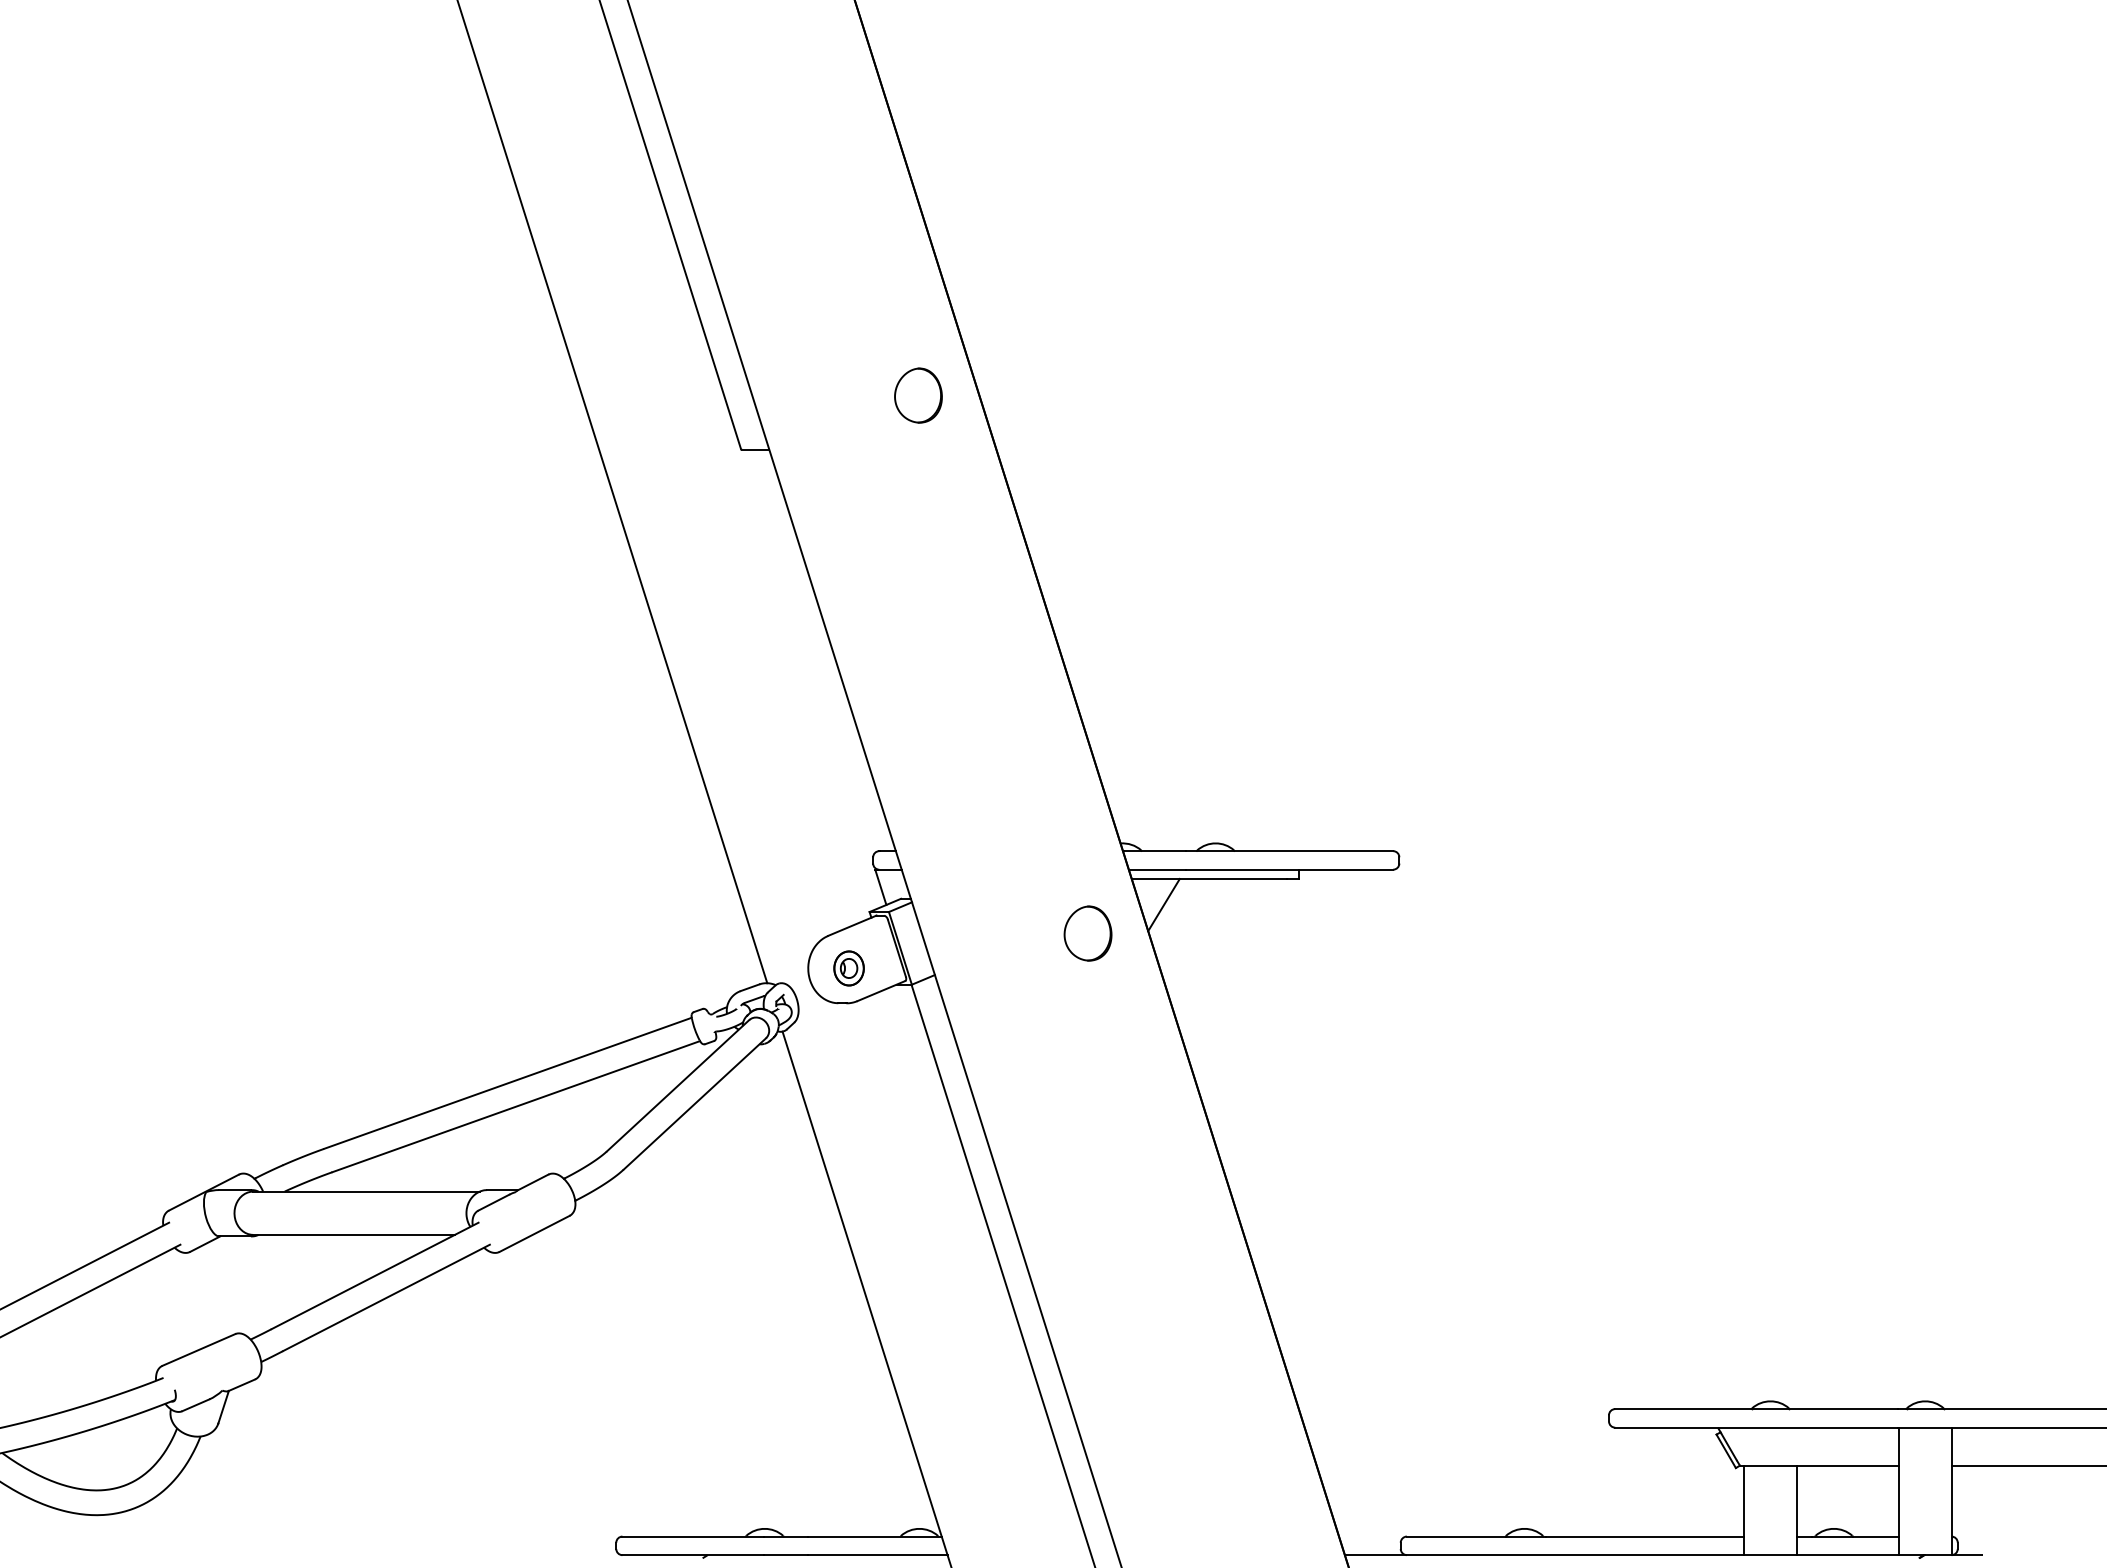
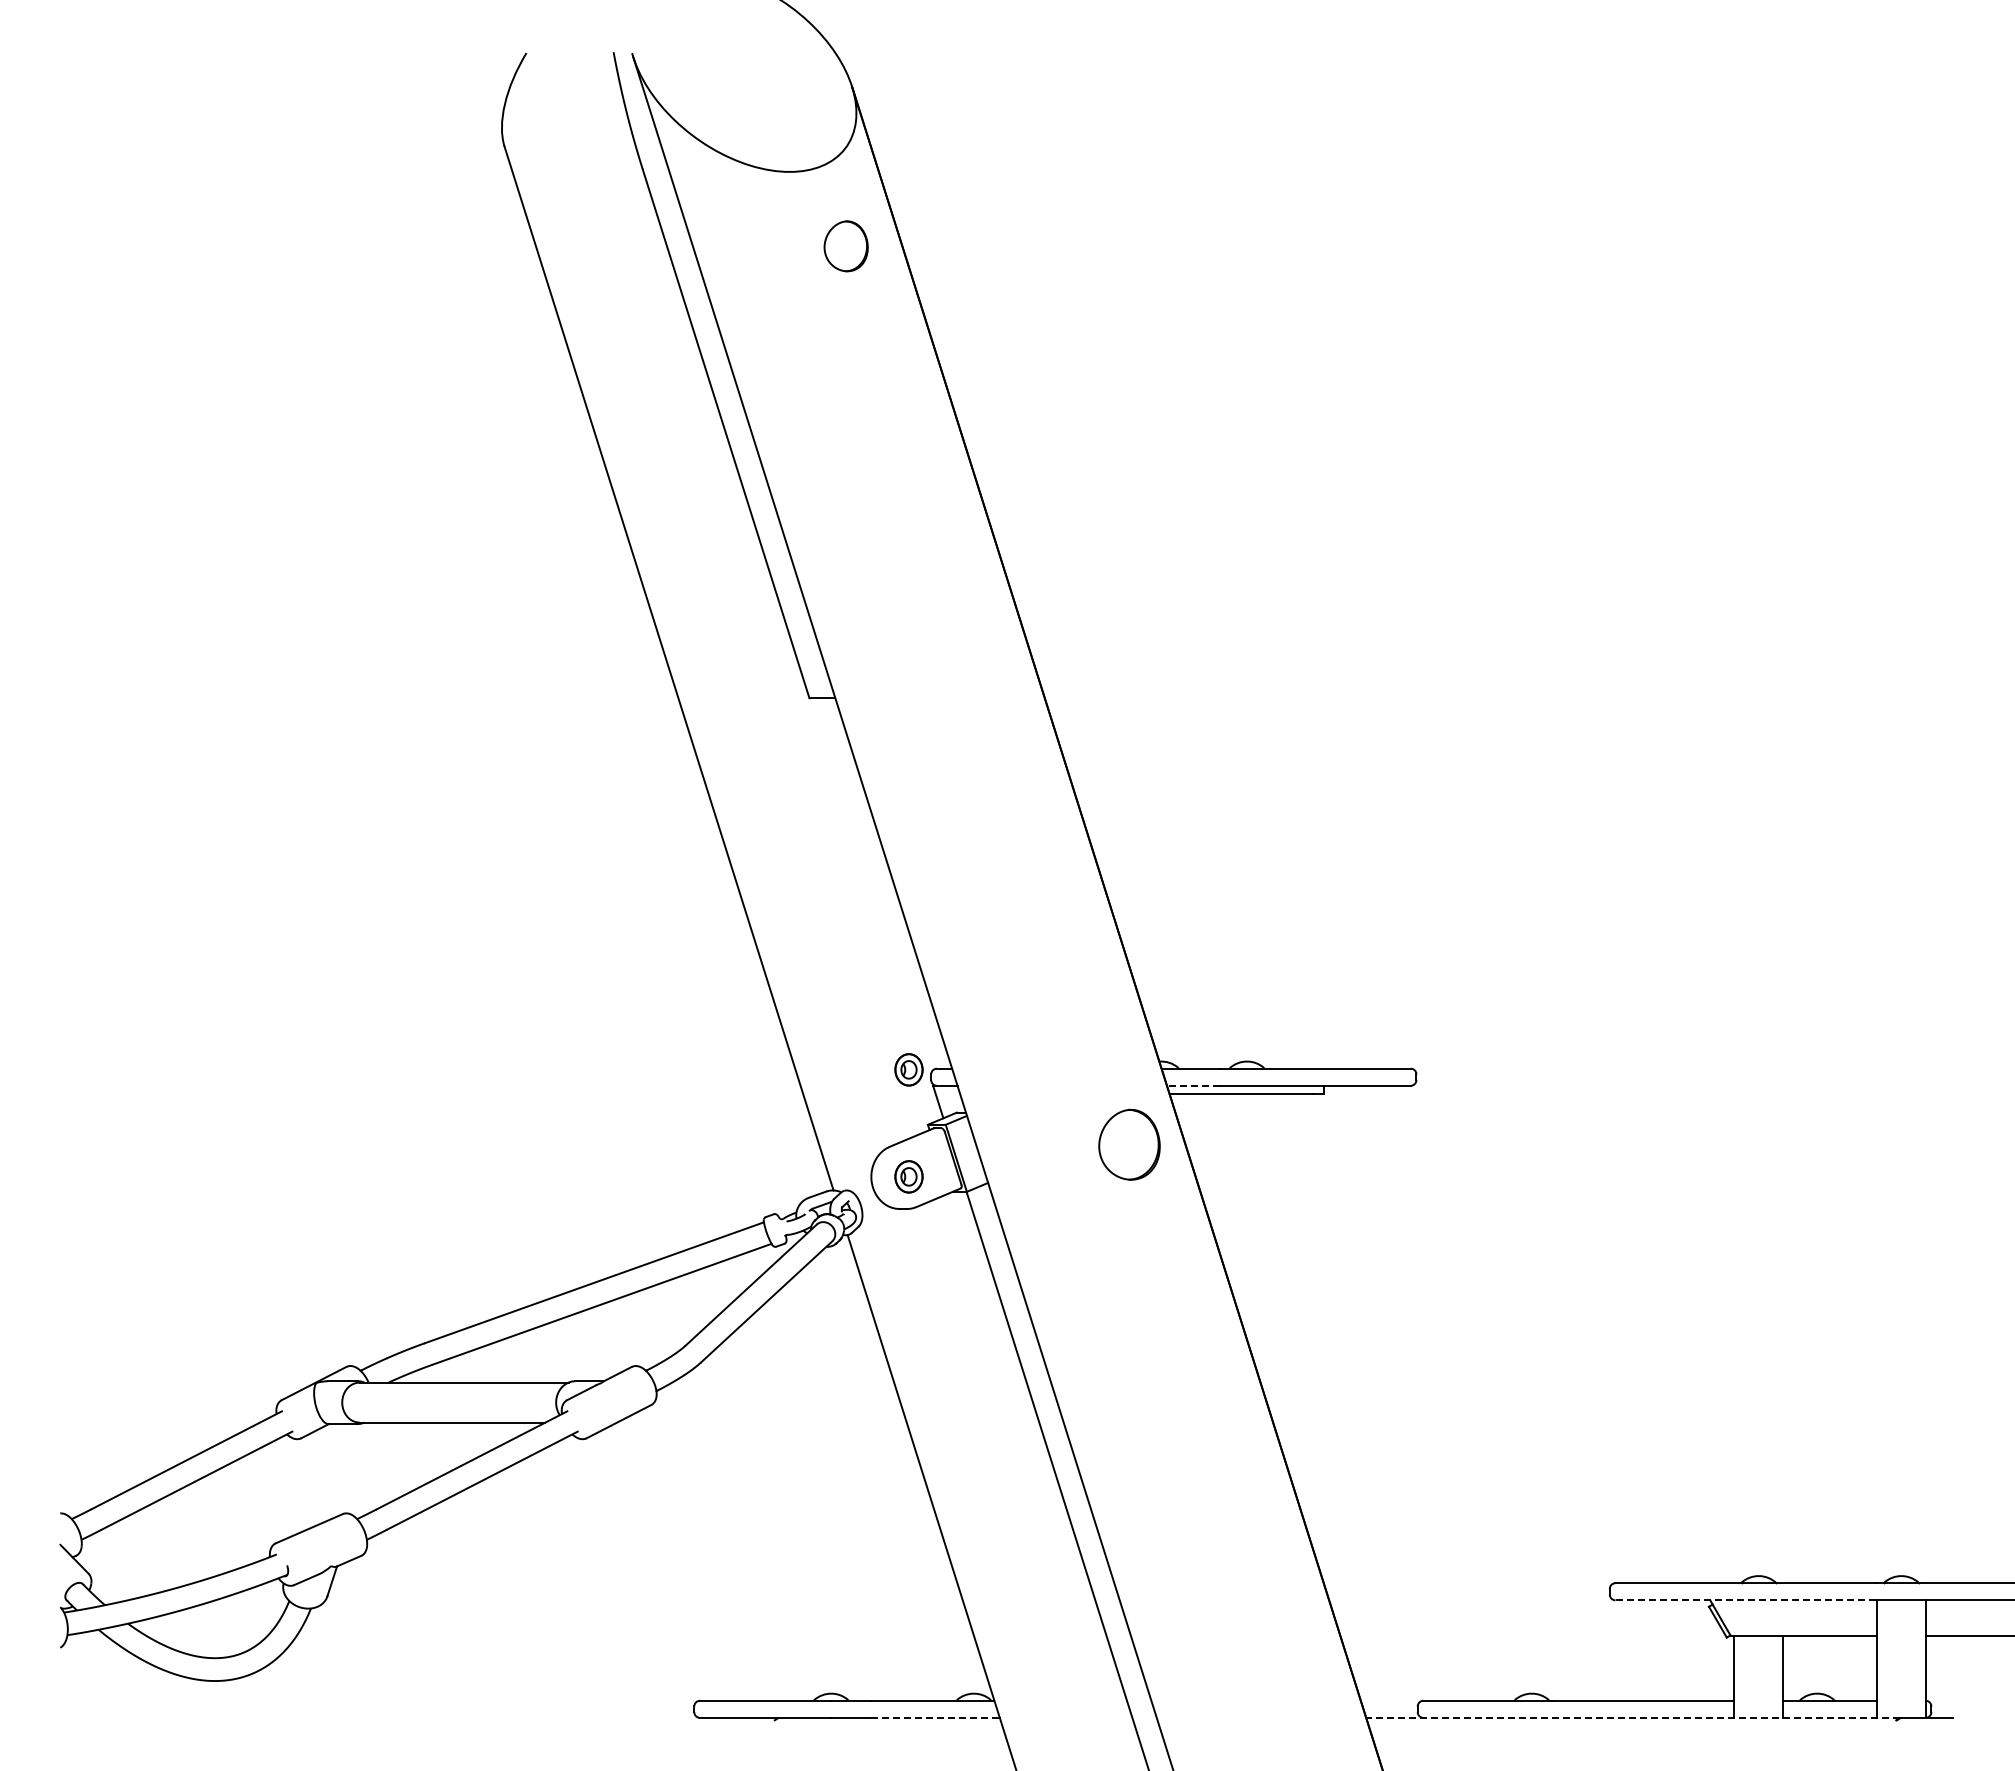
part: (917, 395) -> (972, 648), removed
part: (848, 852) -> (908, 1069), added
line: (1156, 869) -> (1192, 1085), solid -> dashed
line: (1163, 905) -> (1198, 1118), removed
part: (1087, 933) -> (1128, 1144), size x1.4
line: (1756, 1427) -> (1745, 1600), solid -> dashed
line: (876, 1554) -> (934, 1717), solid -> dashed
line: (1634, 1554) -> (1633, 1717), solid -> dashed

